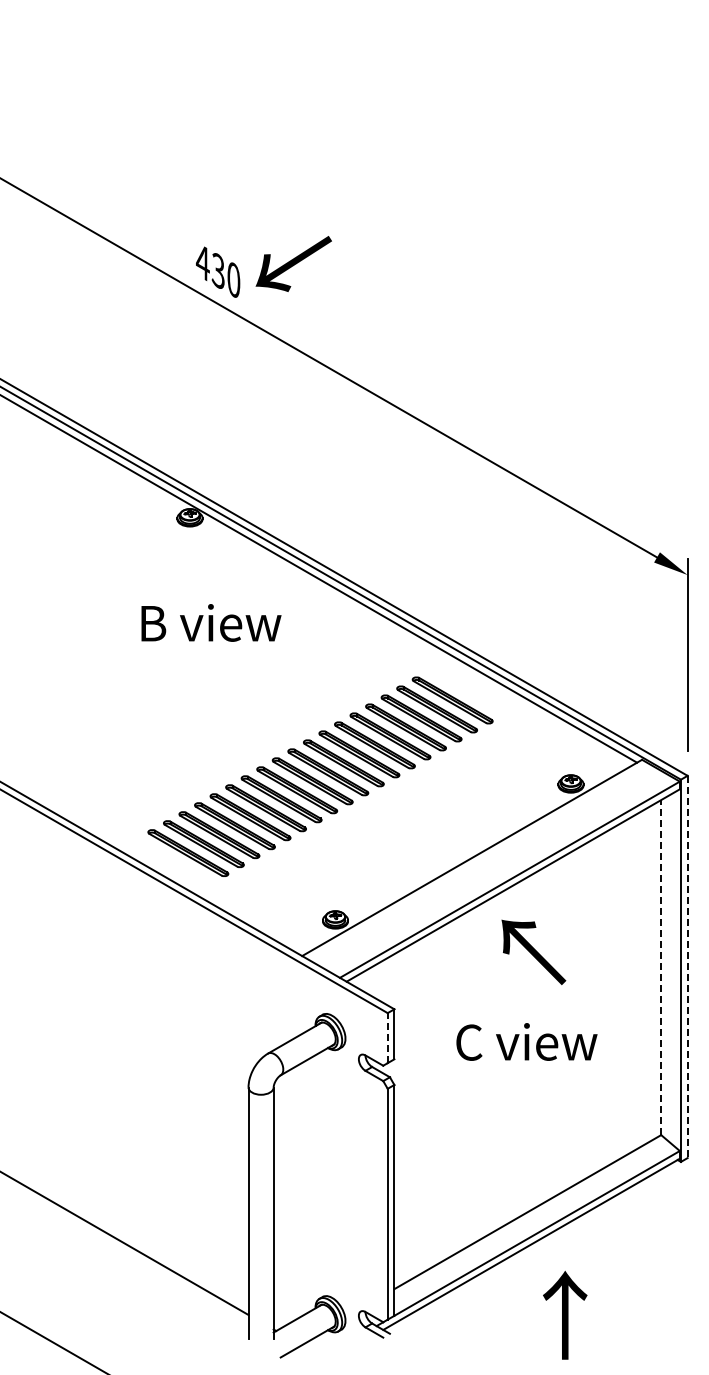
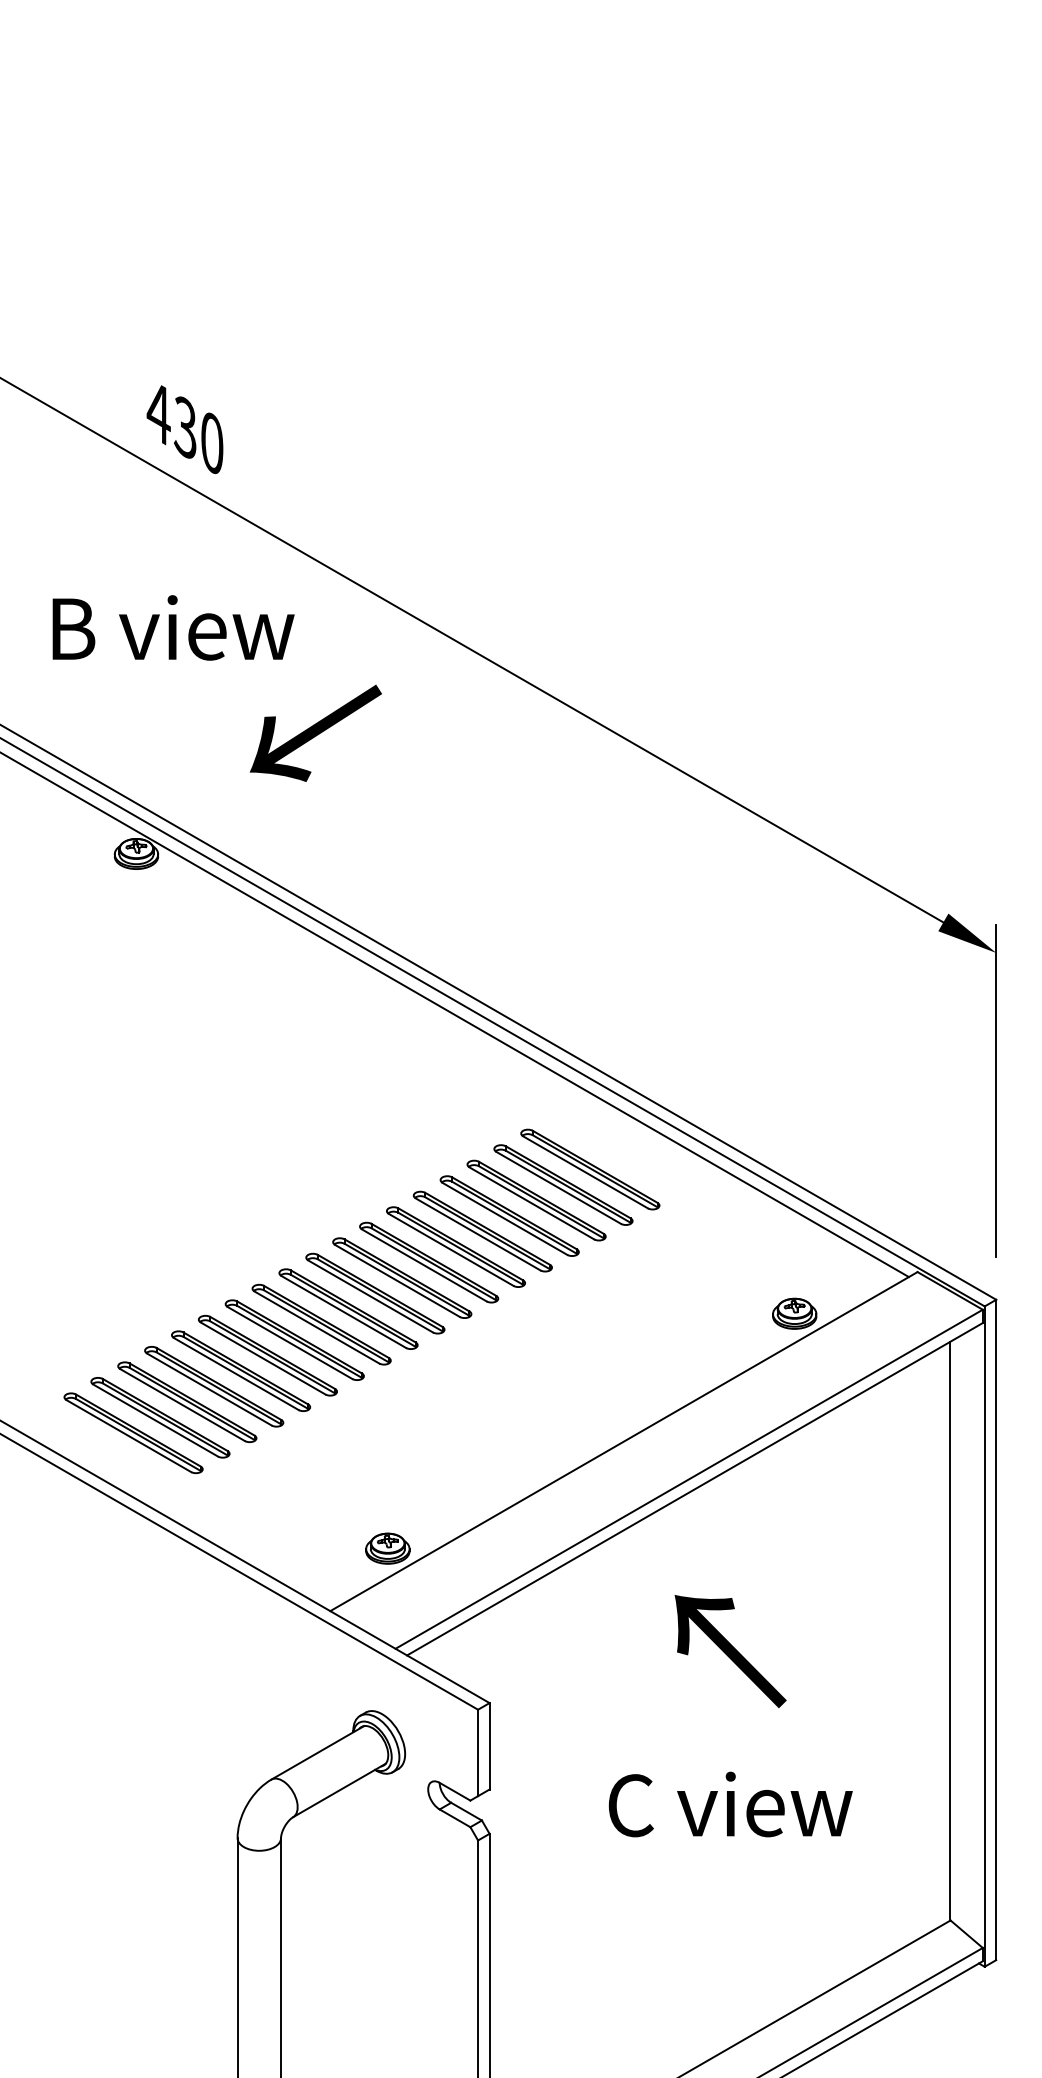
text: (293, 263) -> (315, 732), moved
text: (211, 622) -> (173, 627), moved
text: (533, 951) -> (729, 1649), moved
line: (661, 967) -> (951, 1630), dashed -> solid
line: (687, 967) -> (995, 1630), dashed -> solid
line: (387, 1037) -> (477, 1751), dashed -> solid
text: (526, 1041) -> (729, 1803), moved

